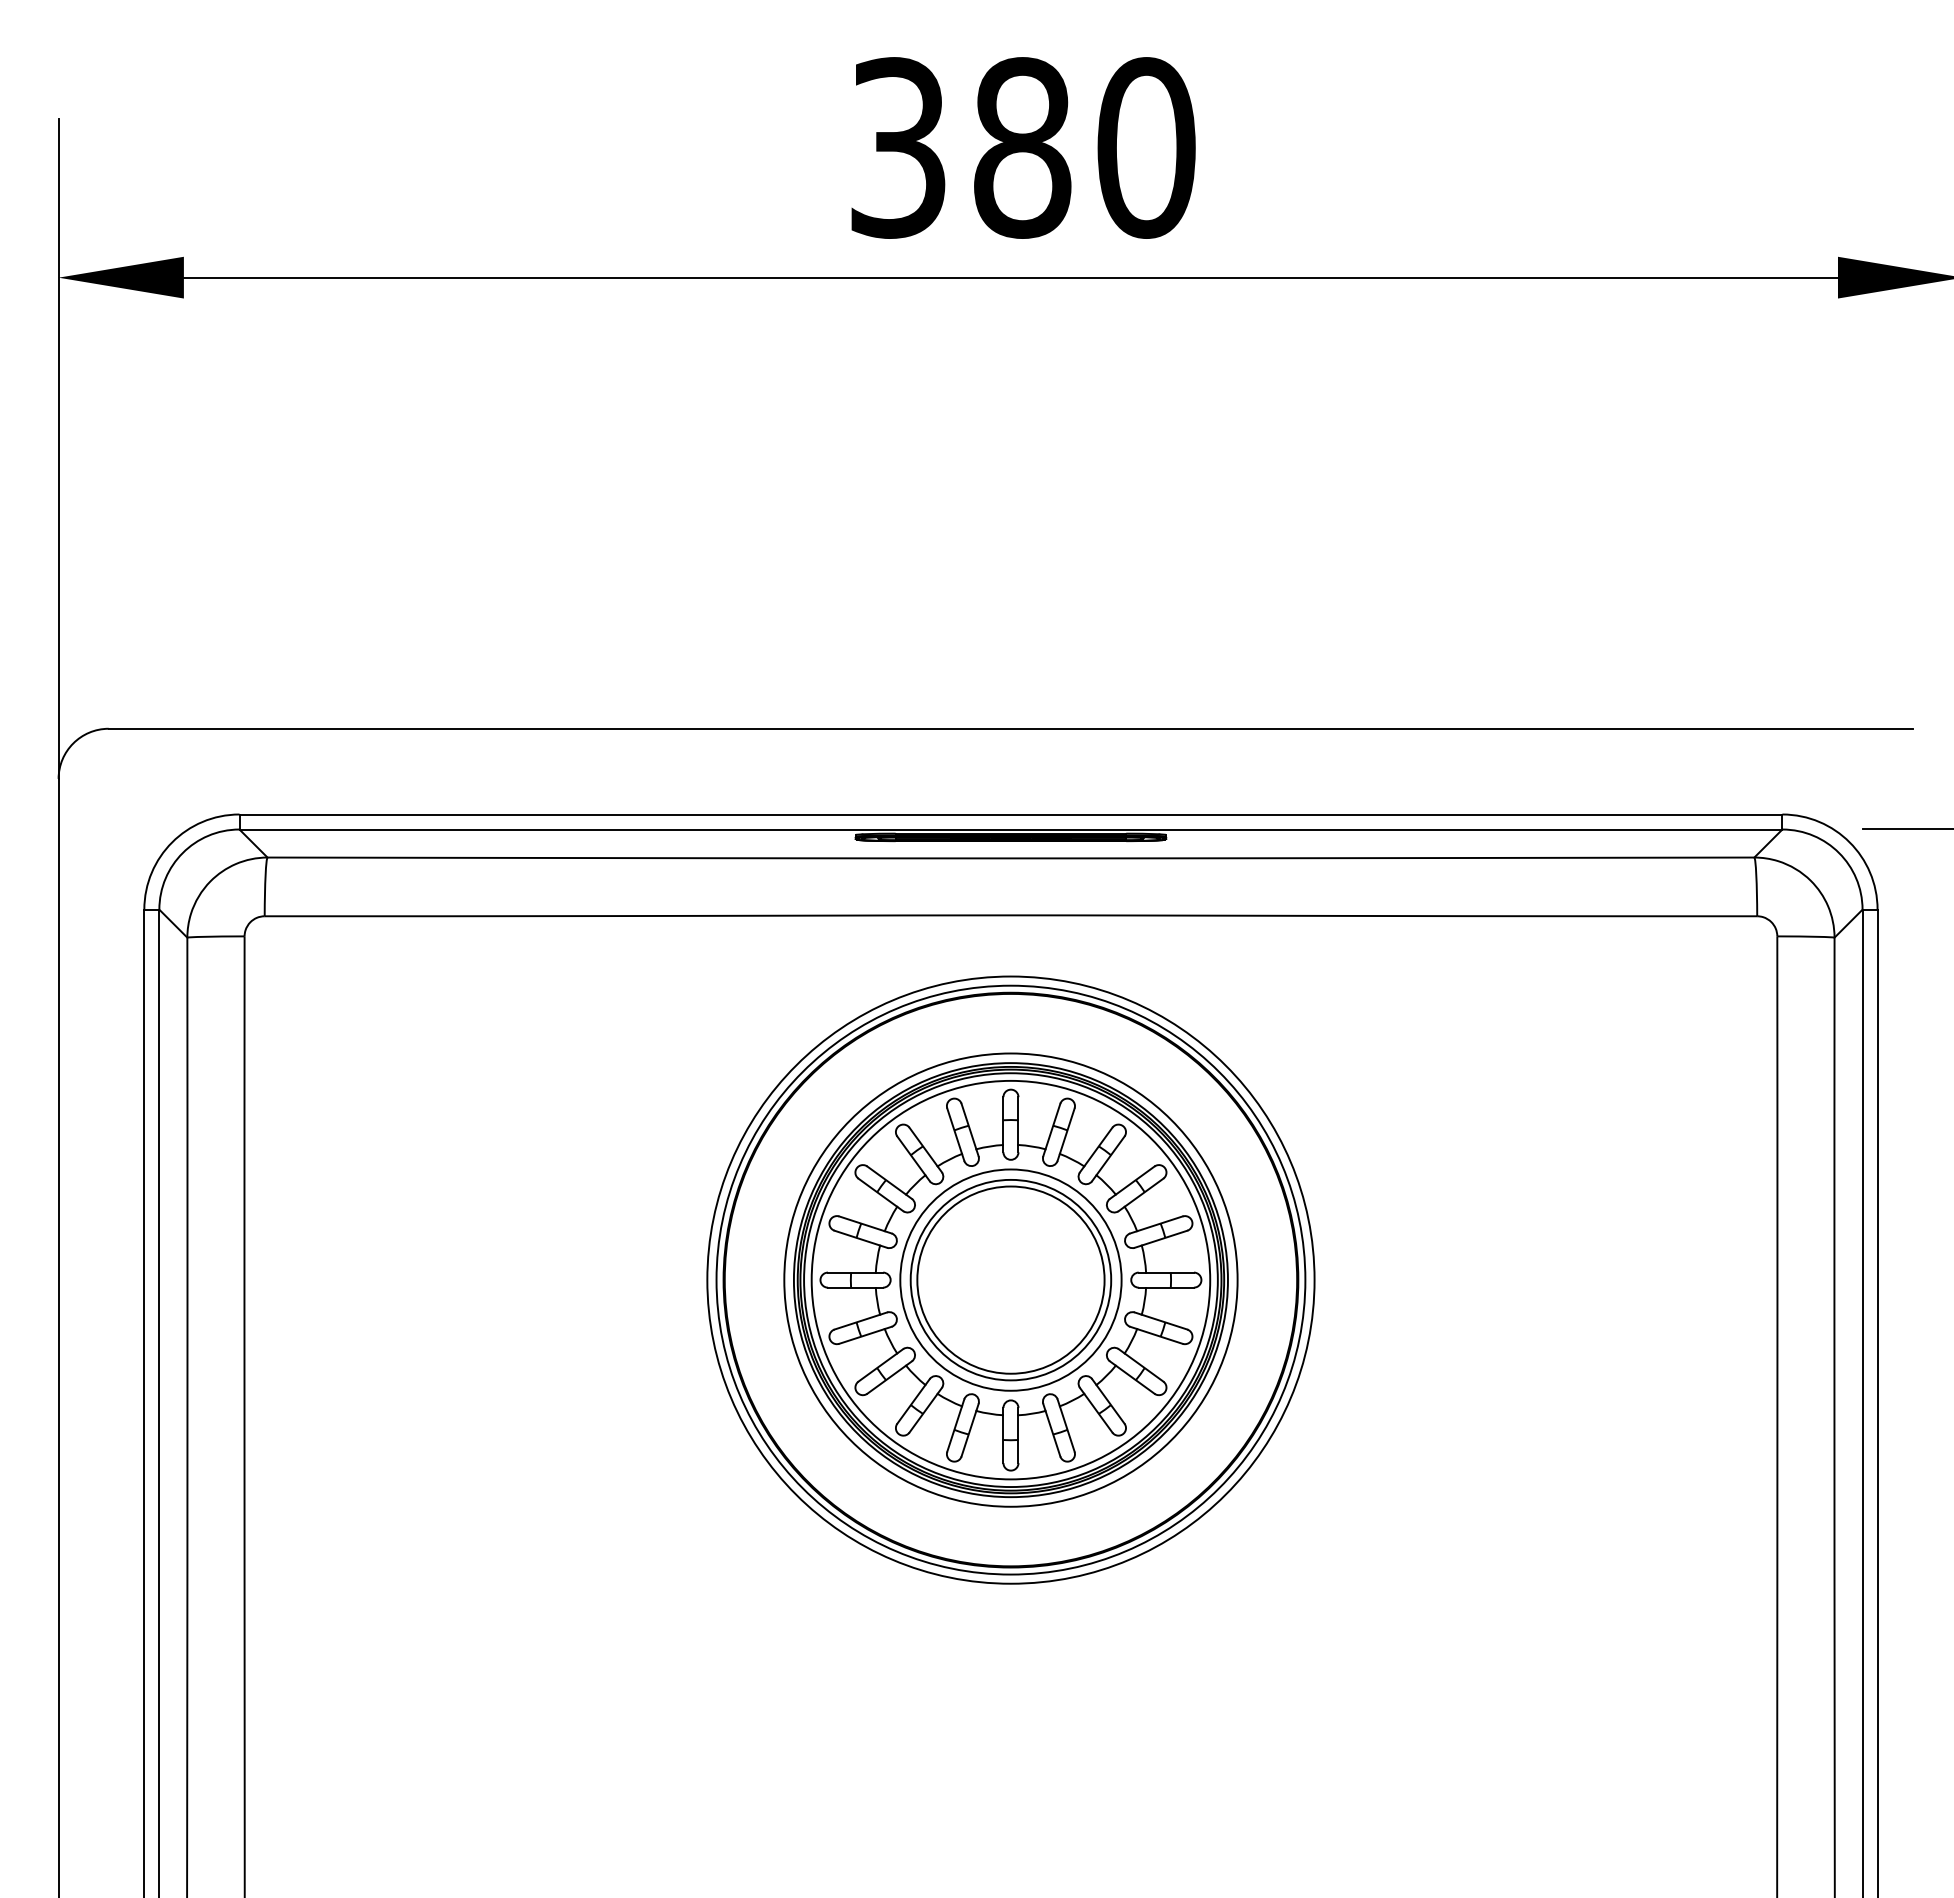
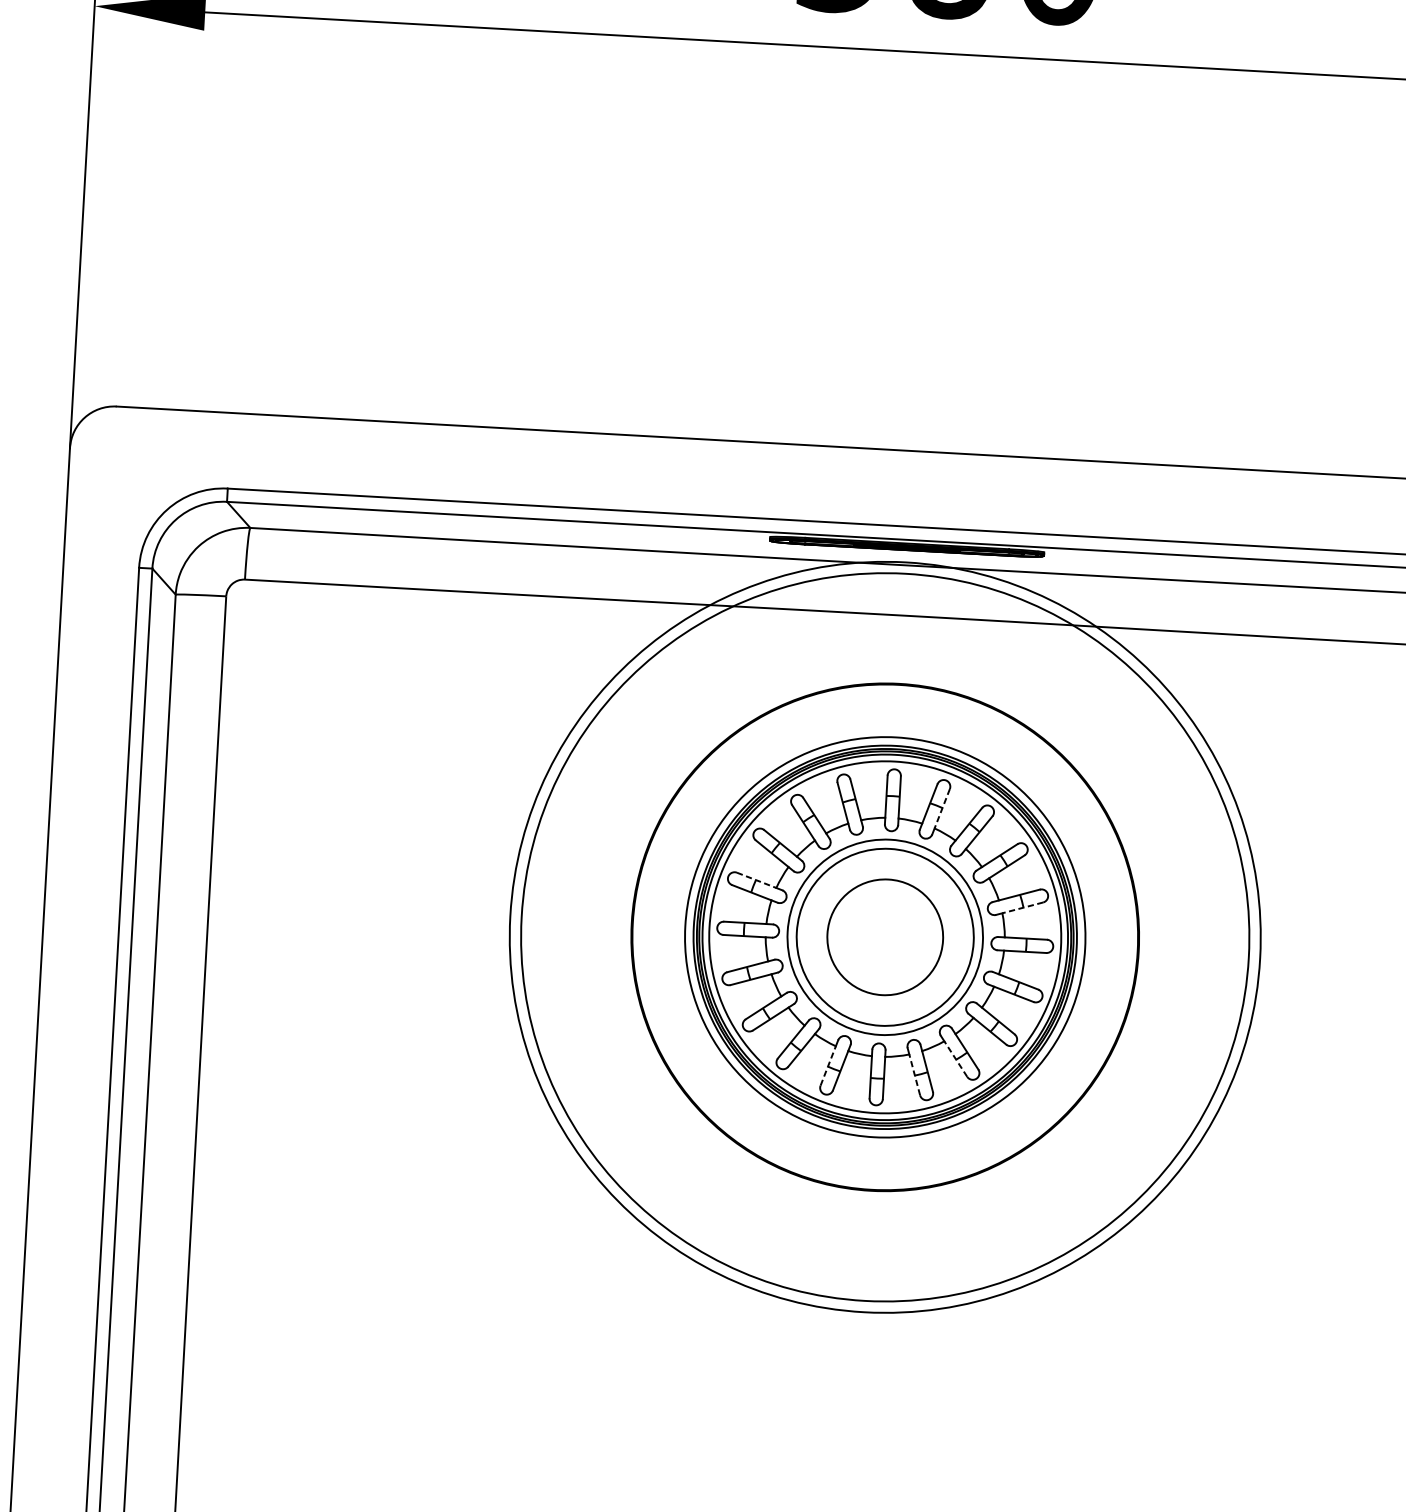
line: (1067, 1131) -> (942, 809), solid -> dashed
line: (862, 1223) -> (757, 880), solid -> dashed
line: (1164, 1238) -> (1022, 908), solid -> dashed
circle: (1010, 1279) -> (884, 936), size x0.7
circle: (1010, 1279) -> (884, 936), size x1.4
circle: (1010, 1279) -> (884, 936), size x1.4
line: (1098, 1413) -> (955, 1059), solid -> dashed
line: (954, 1429) -> (828, 1066), solid -> dashed
line: (1052, 1433) -> (914, 1074), solid -> dashed

